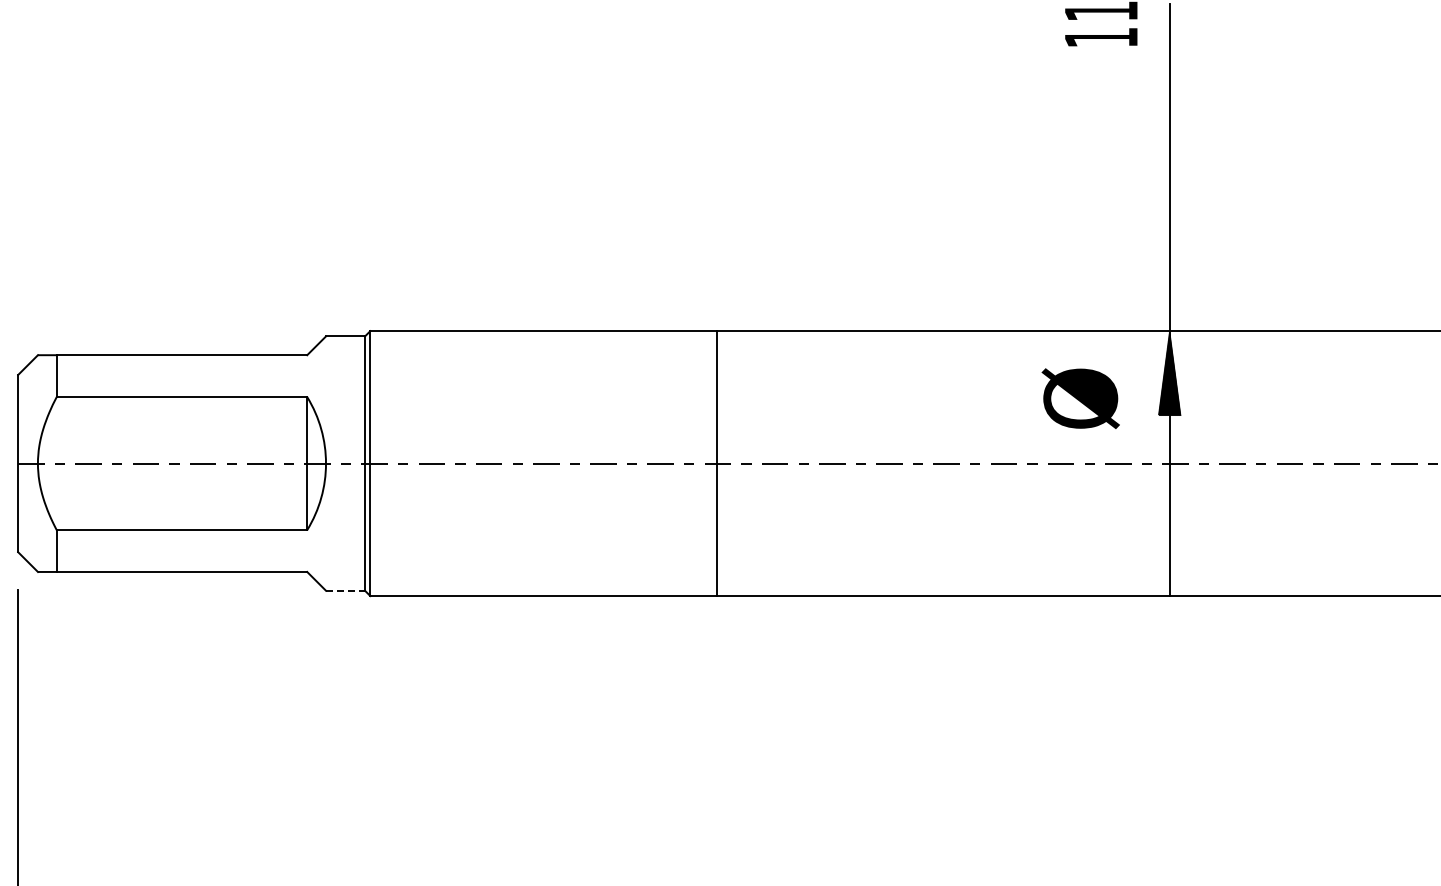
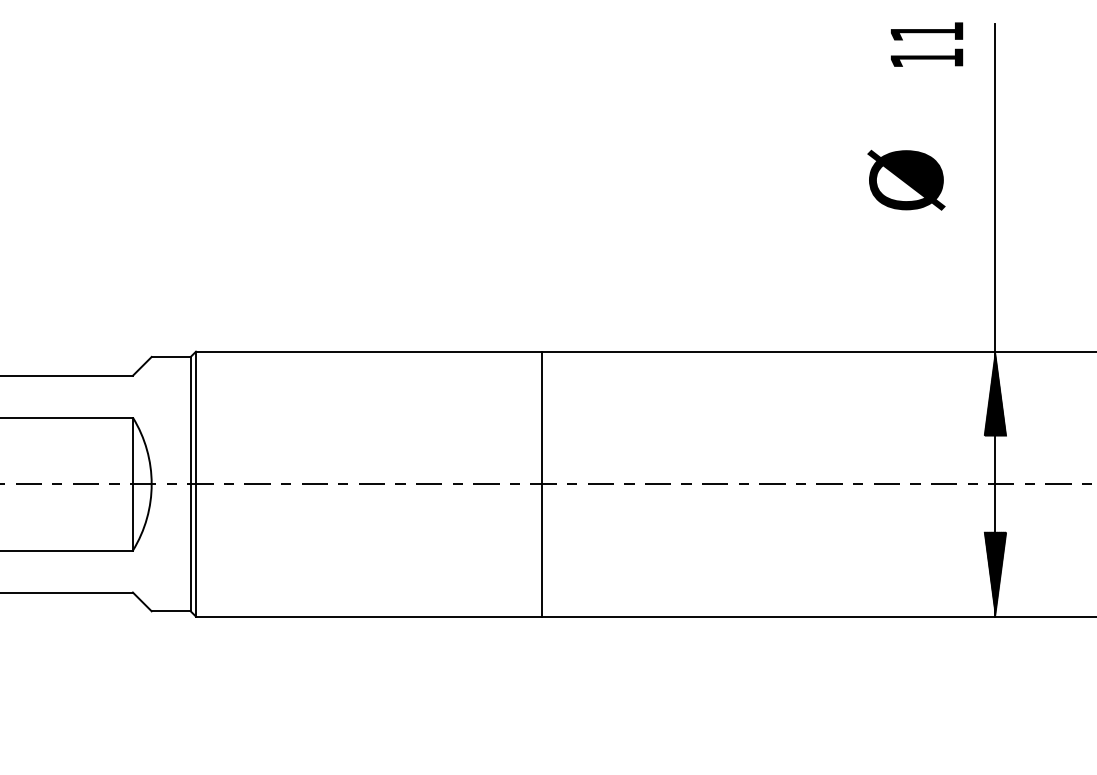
text: (1080, 398) -> (906, 180), moved
hatch: (1169, 553) -> (995, 574), added
line: (345, 590) -> (171, 611), dashed -> solid

